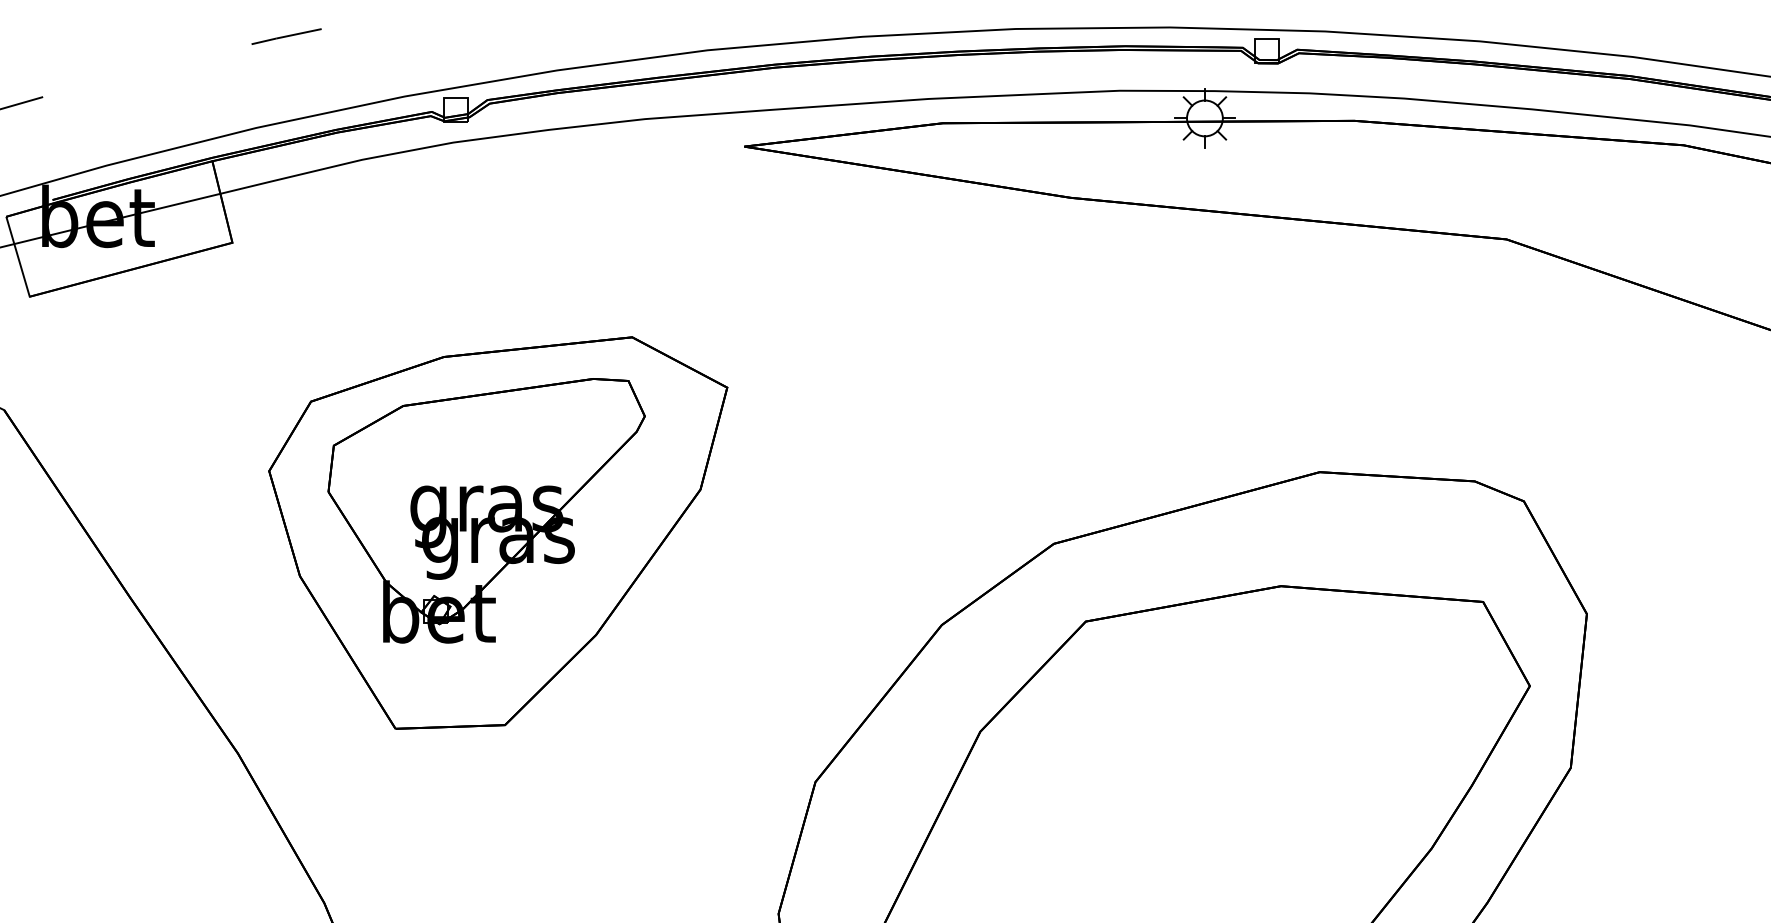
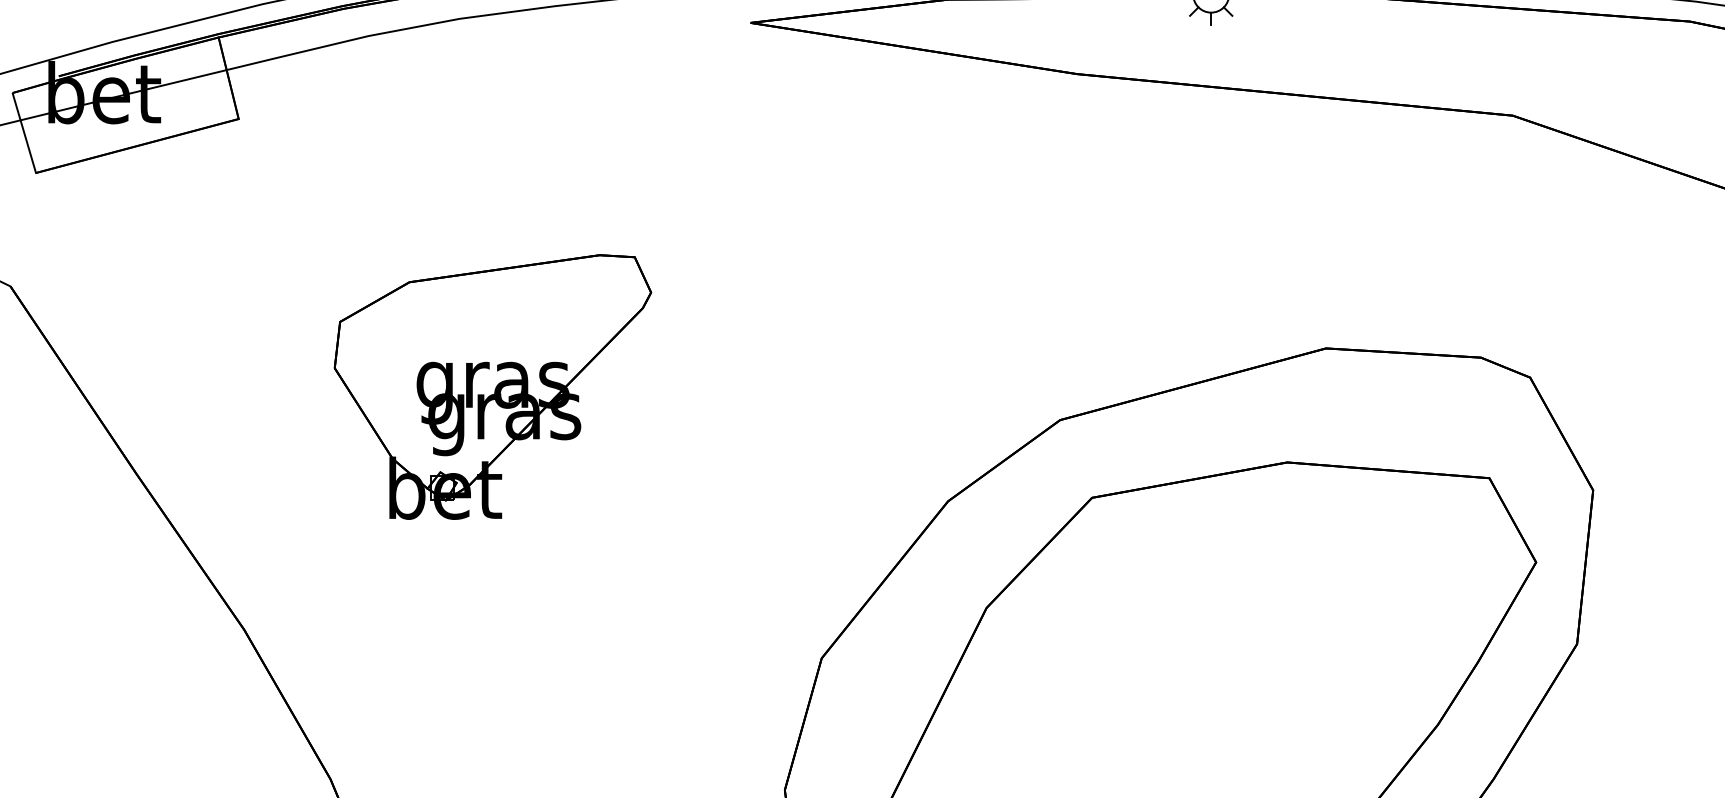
part: (498, 532) -> (504, 408), removed

